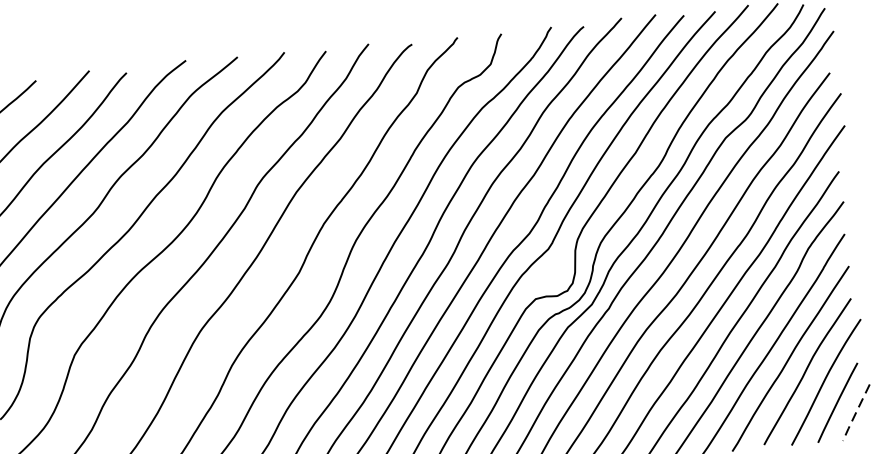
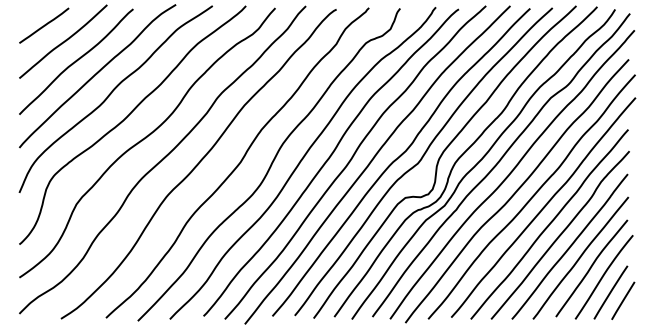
line: (856, 412) -> (623, 300), dashed -> solid

